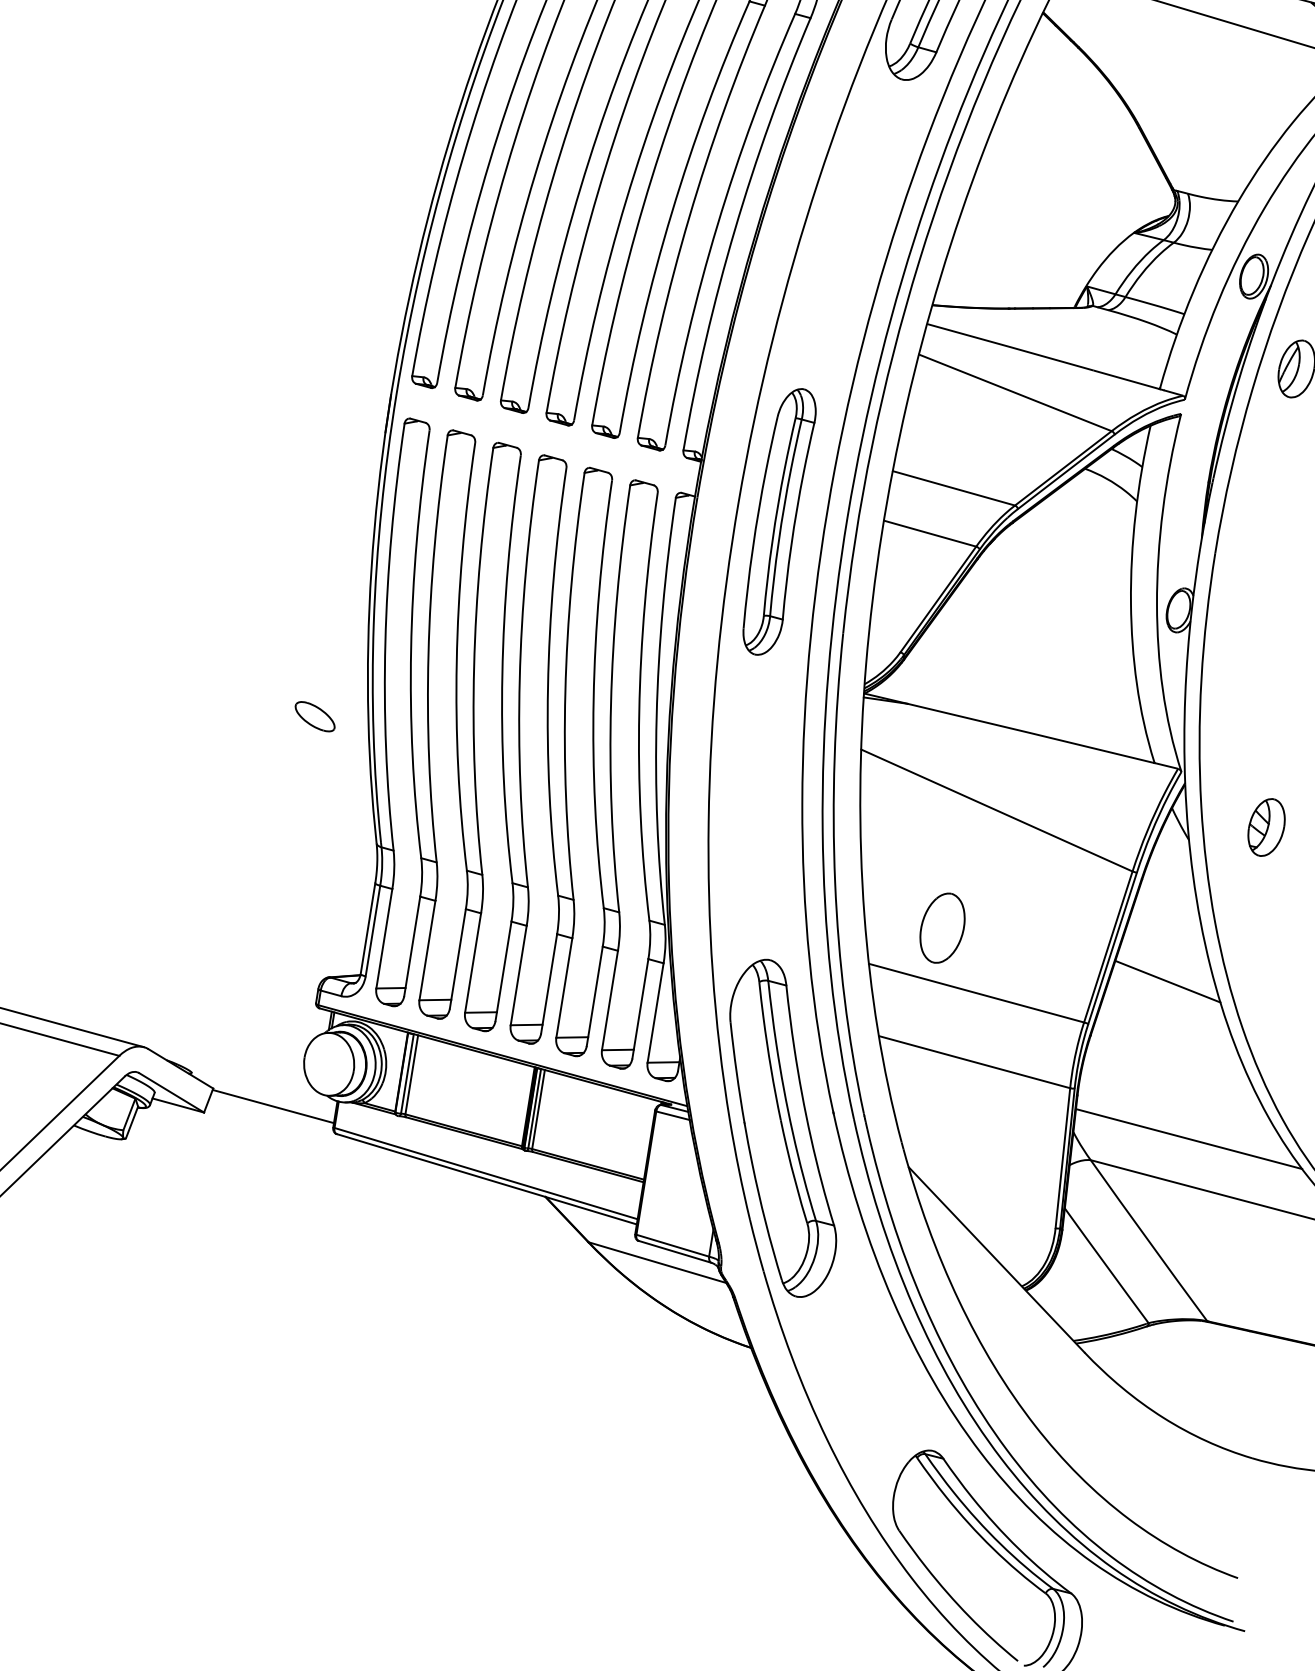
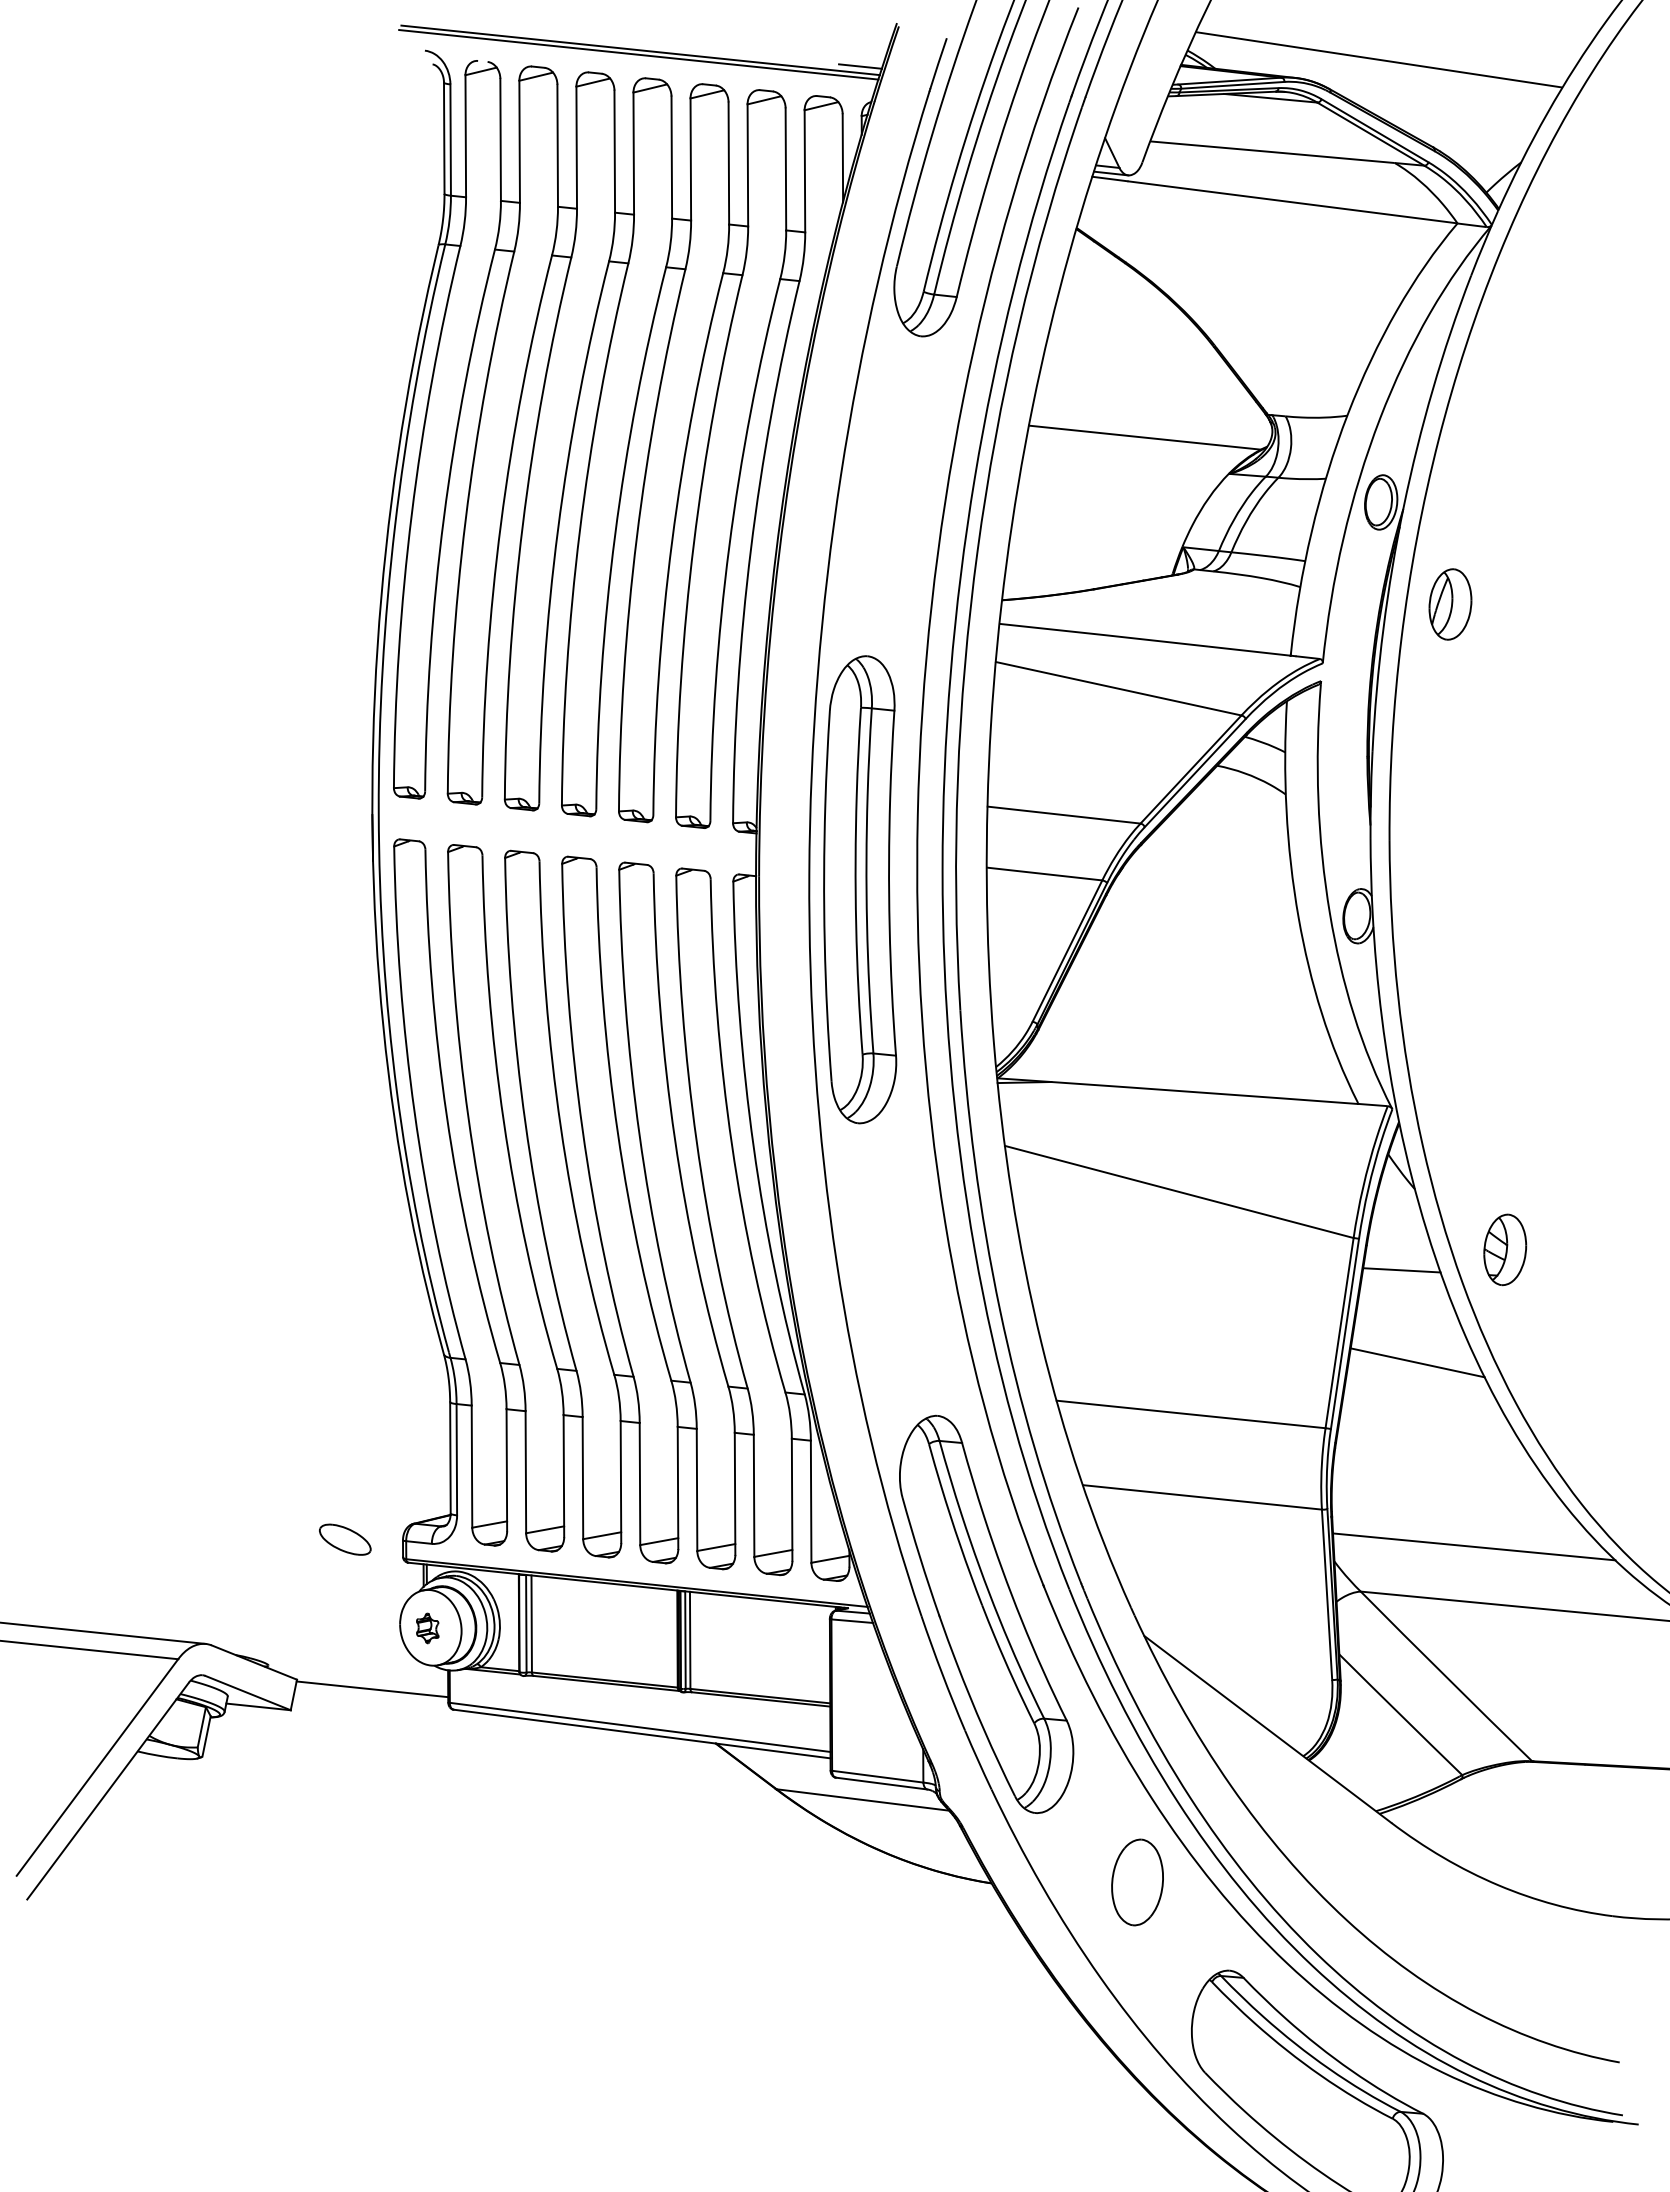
line: (1070, 191) -> (1144, 437), added
part: (778, 521) -> (860, 889), size x1.43
part: (315, 716) -> (345, 1539), moved
part: (1266, 827) -> (1505, 1249), moved
line: (1167, 904) -> (1401, 1270), added
part: (942, 928) -> (1137, 1882), moved
part: (326, 1064) -> (427, 1628), added

